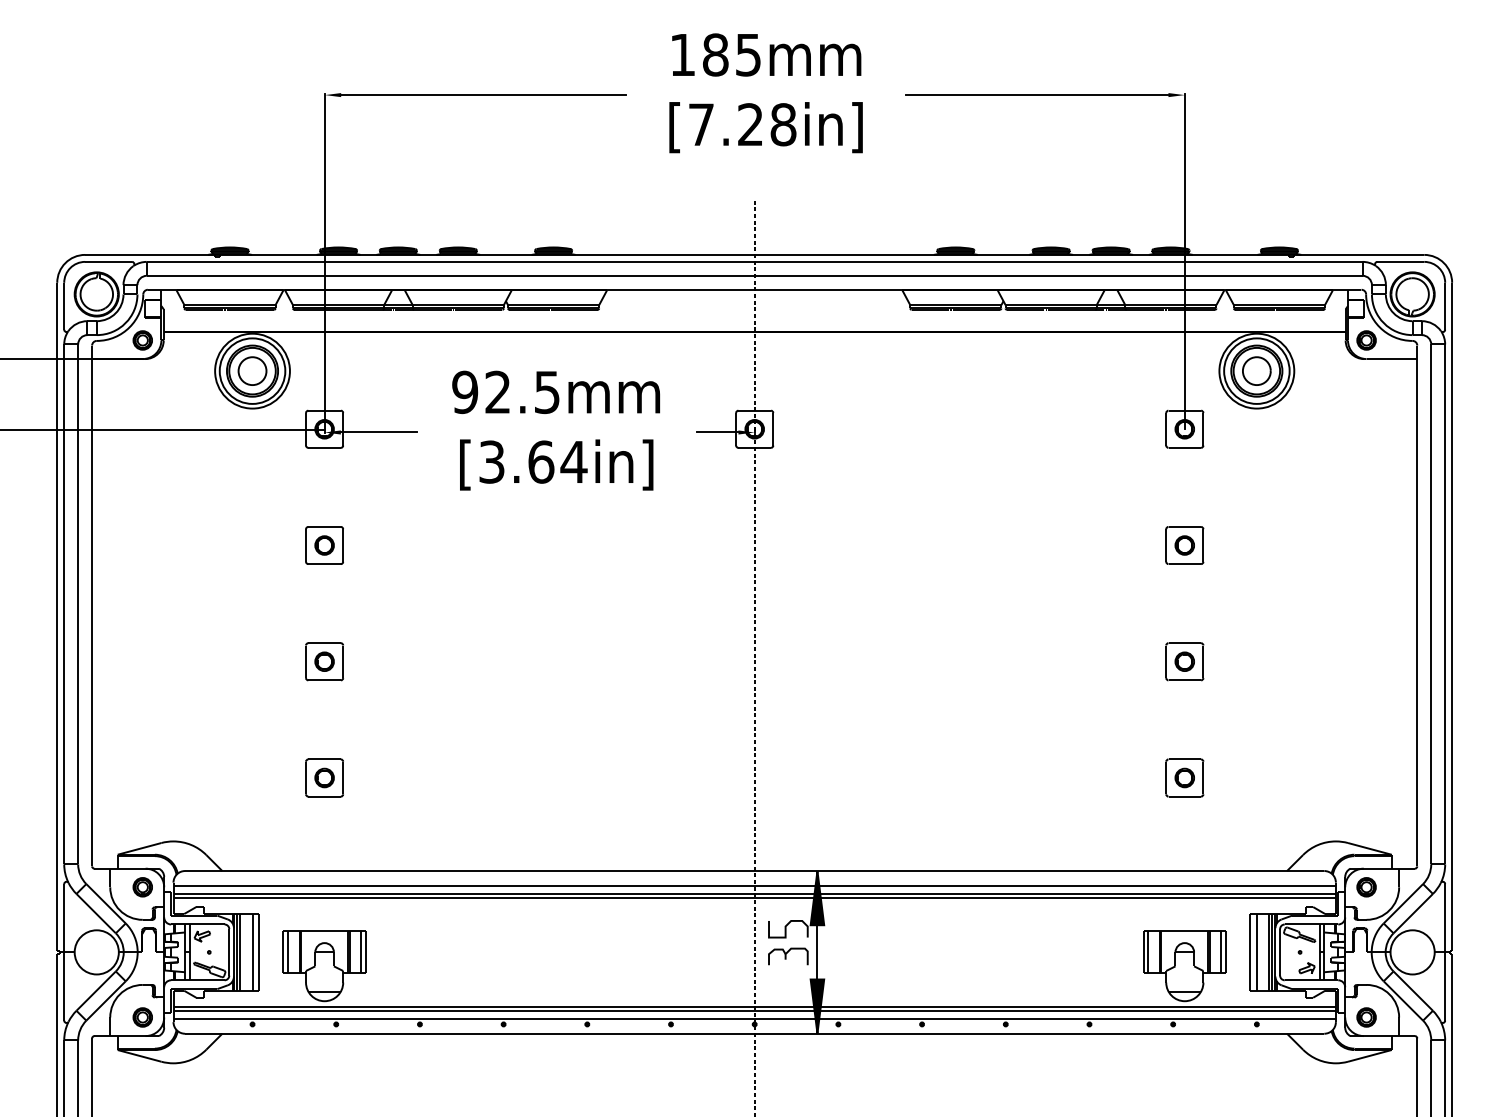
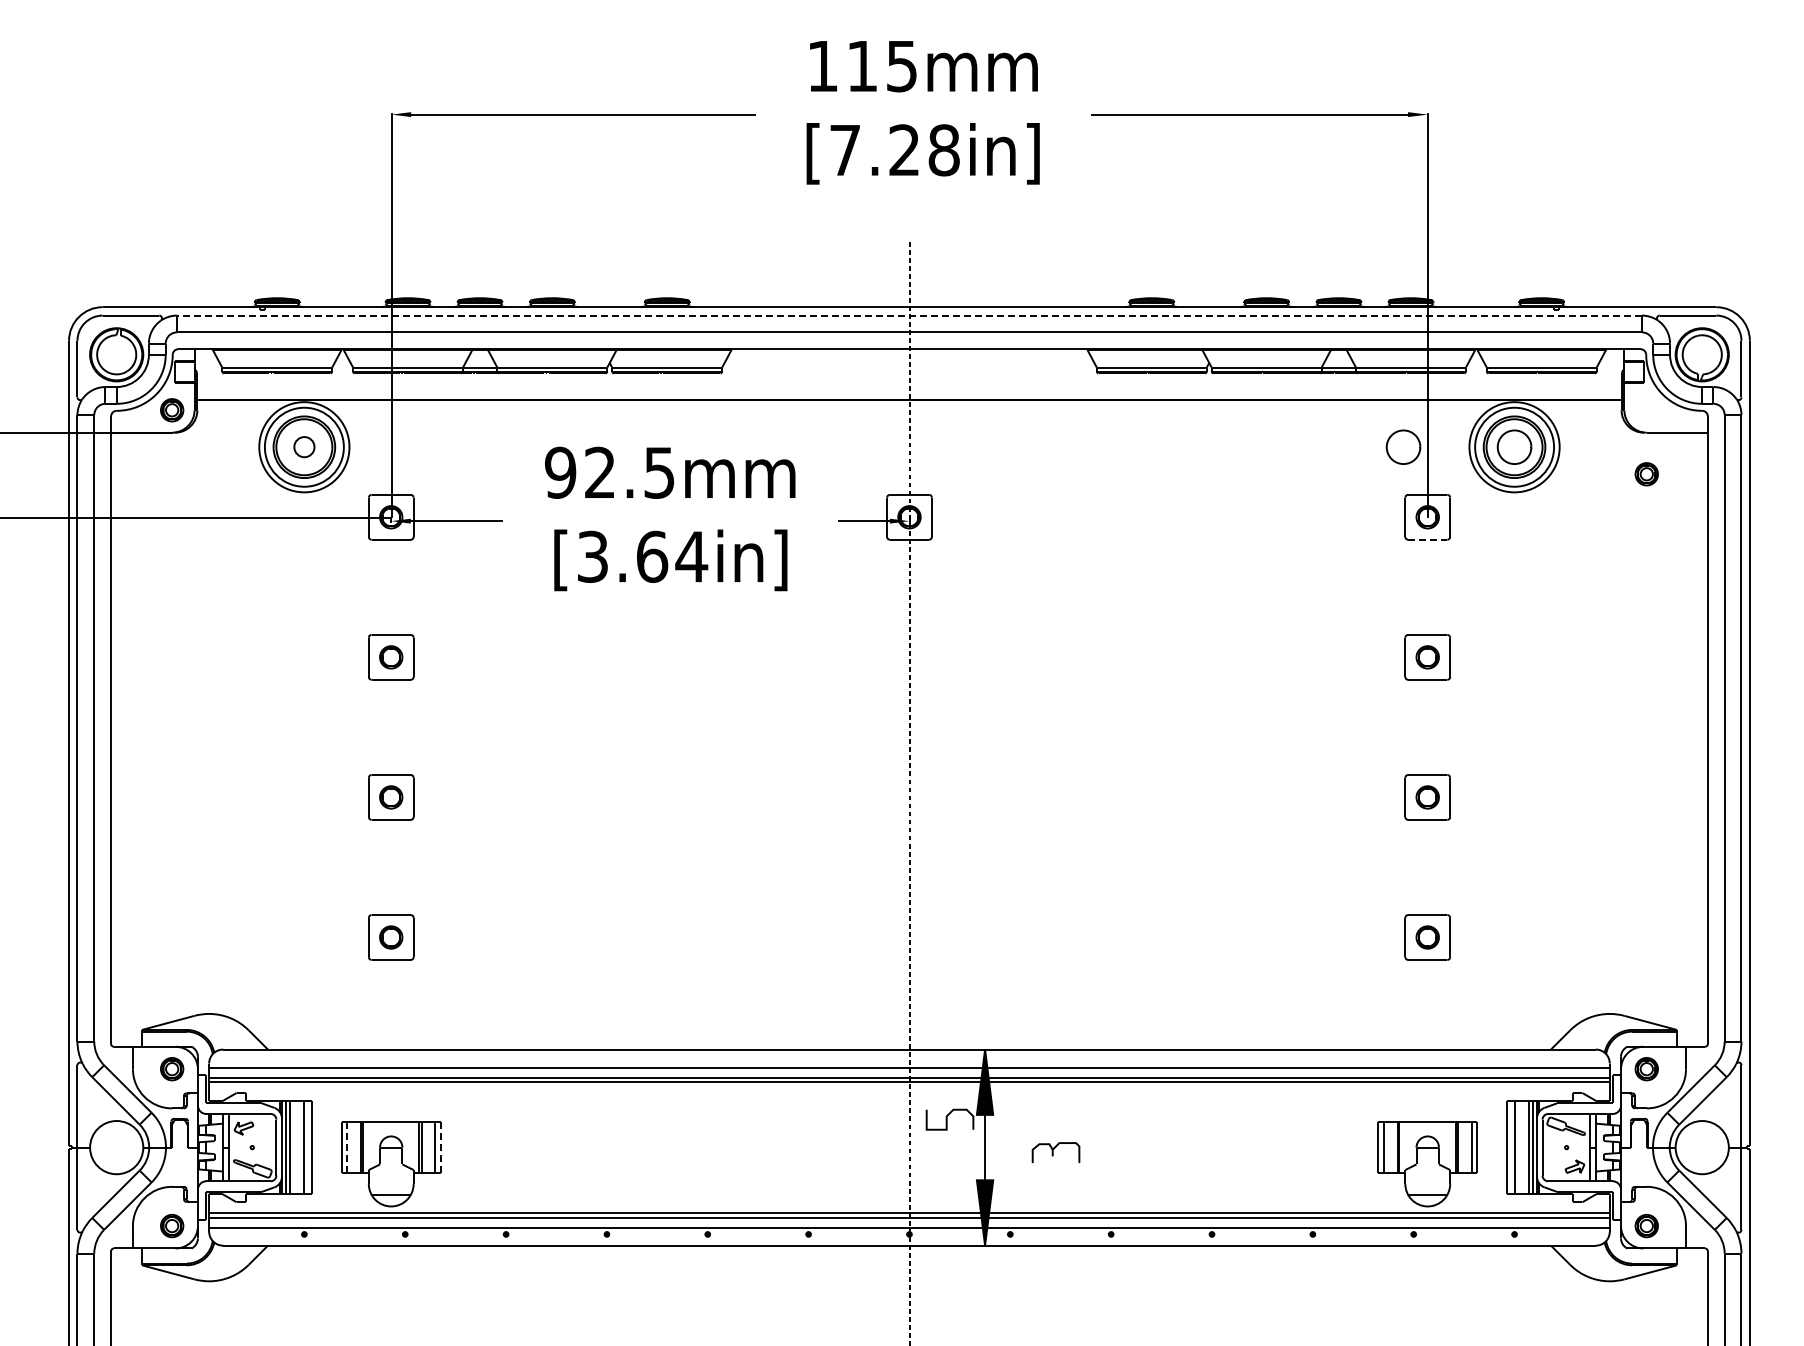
text: (715, 55) -> (862, 66), 185mm -> 115mm
line: (754, 261) -> (909, 315), solid -> dashed
part: (1366, 340) -> (1646, 474), moved
curve: (1160, 358) -> (1398, 432), added
part: (252, 370) -> (304, 446), size x0.6
line: (1184, 447) -> (1427, 539), solid -> dashed
line: (288, 952) -> (347, 1147), solid -> dashed
line: (365, 953) -> (440, 1148), solid -> dashed
part: (787, 956) -> (1055, 1152), moved

